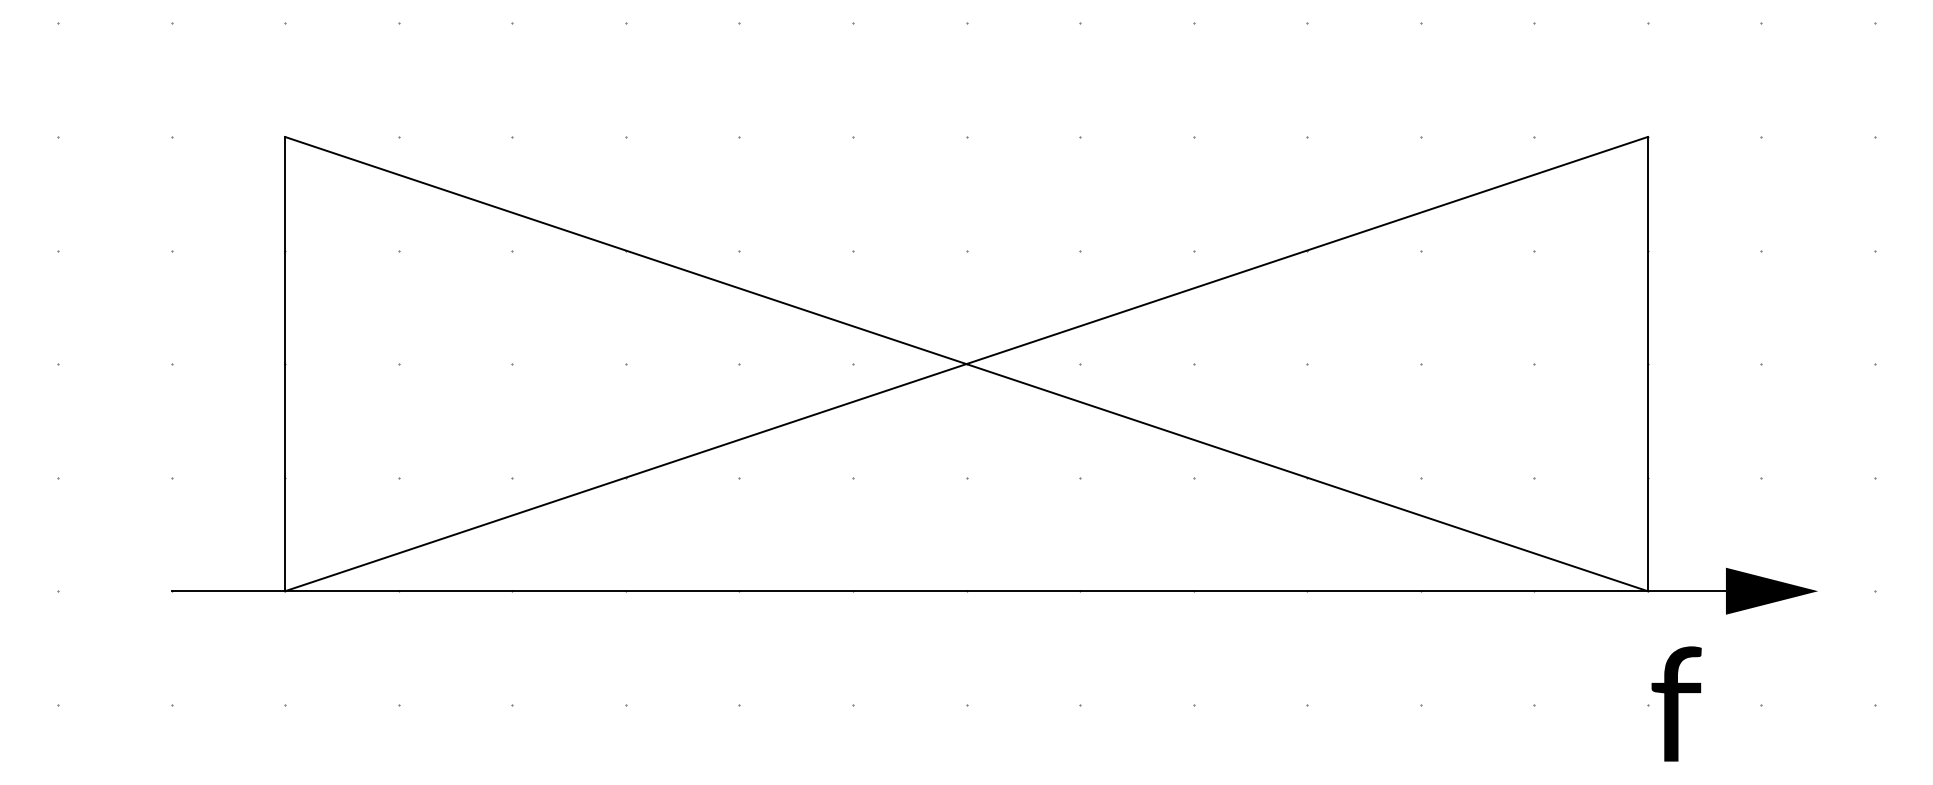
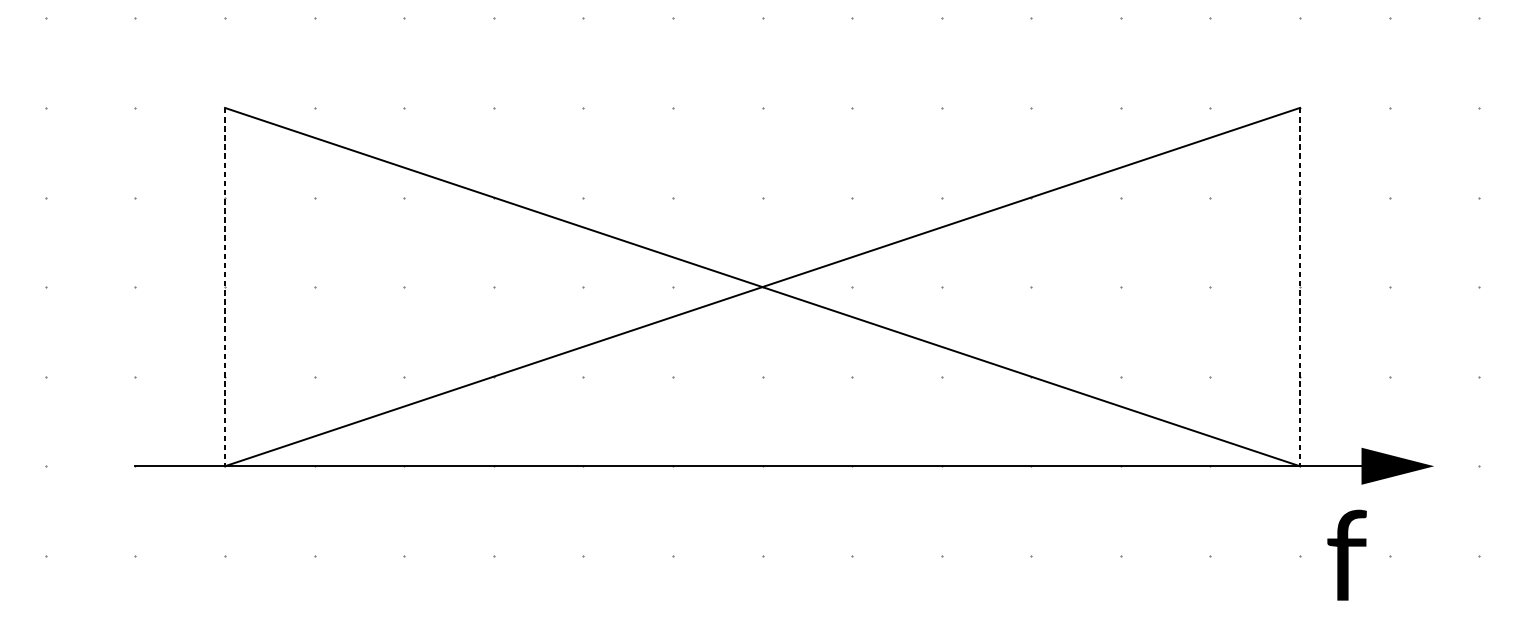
line: (285, 364) -> (225, 287), solid -> dashed
line: (1647, 364) -> (1299, 287), solid -> dashed
text: (1676, 703) -> (1347, 554), moved

